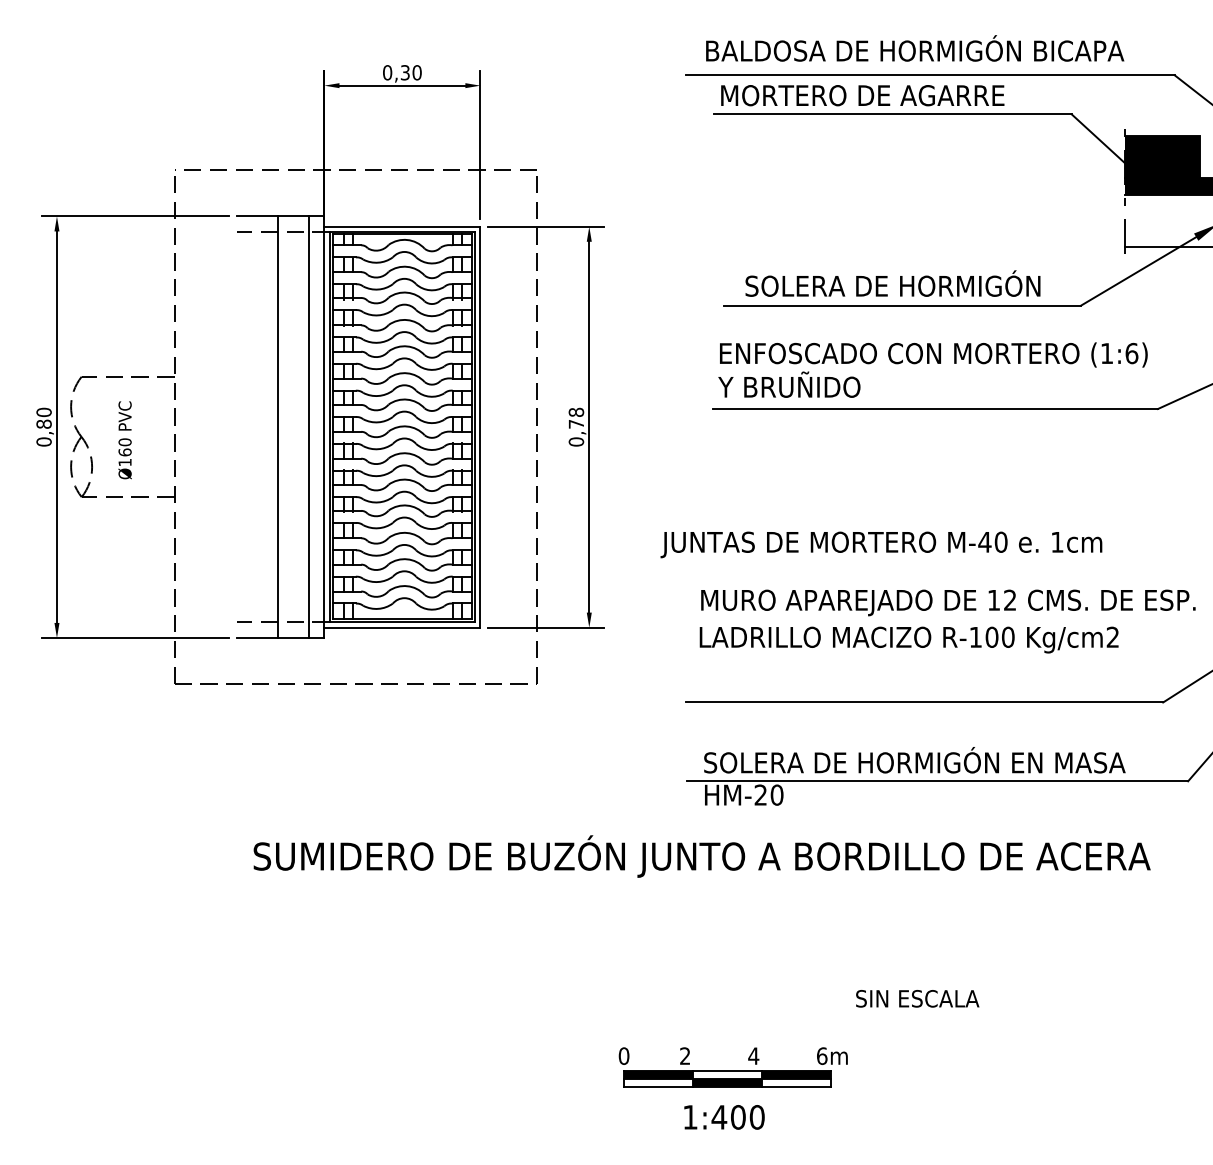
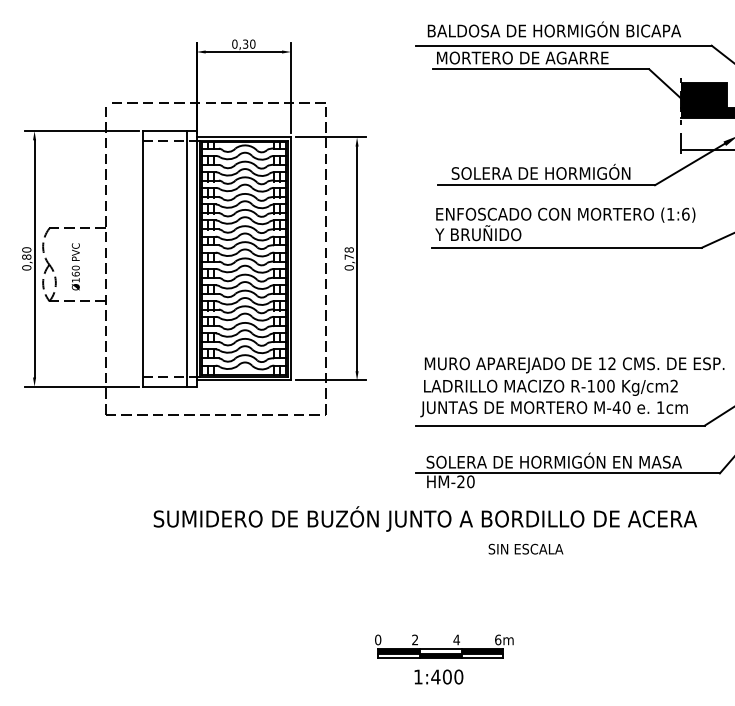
line: (278, 426) -> (143, 258), moved
text: (880, 545) -> (553, 409), moved
text: (916, 997) -> (525, 548), moved

